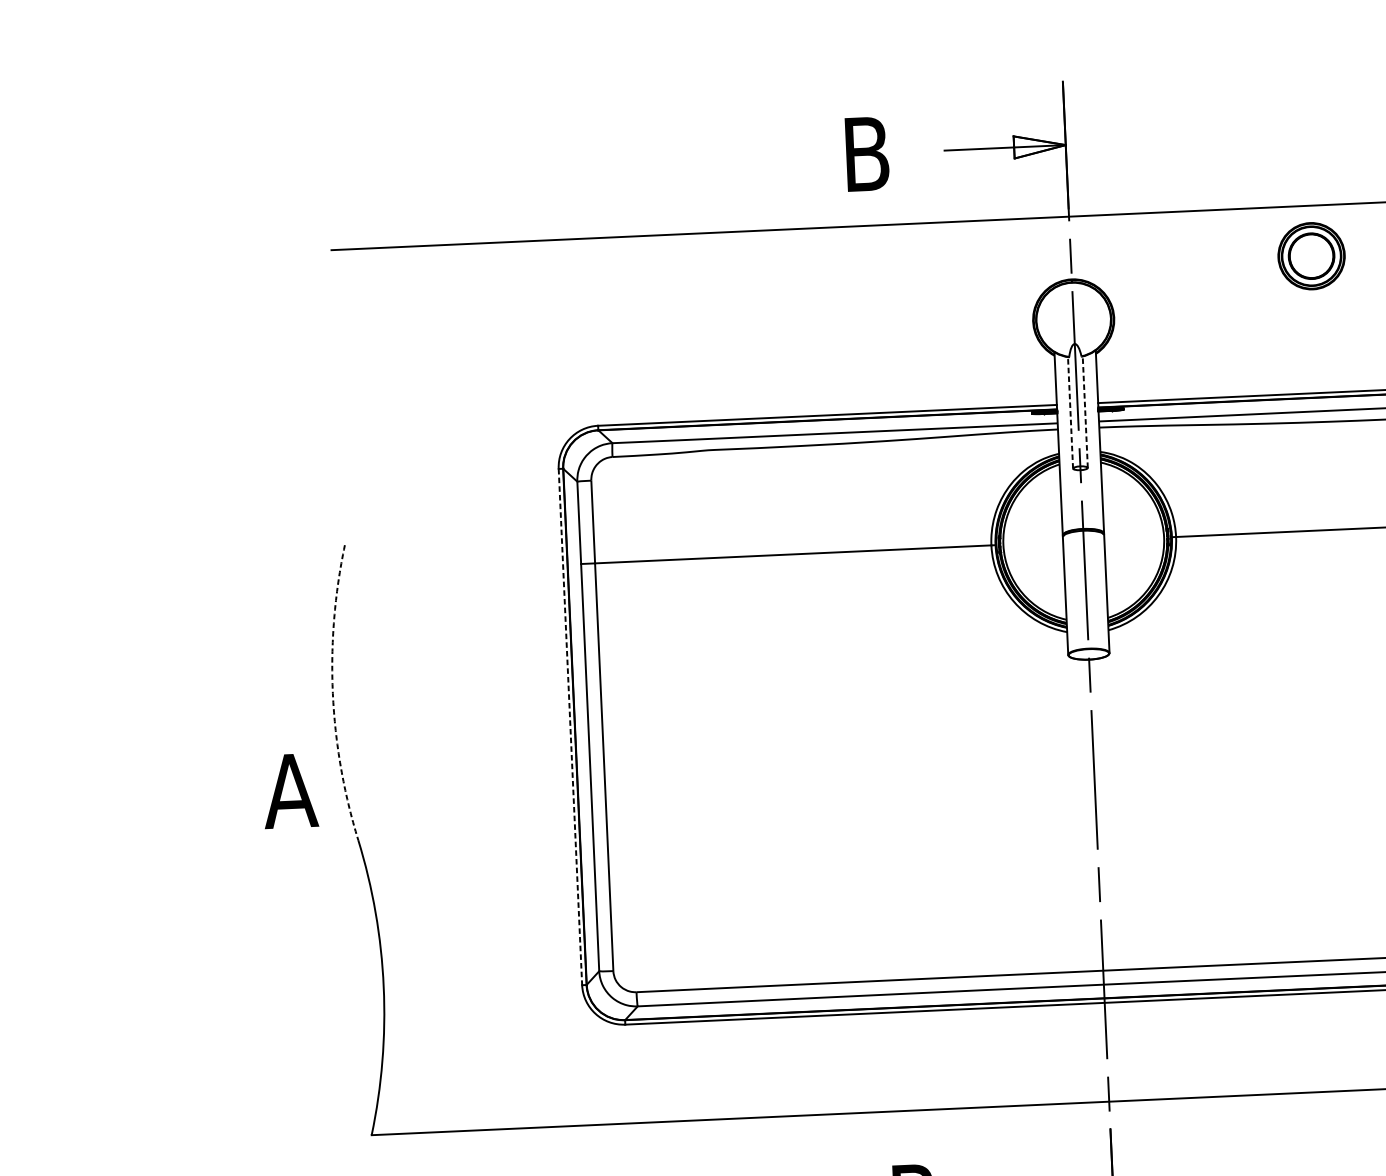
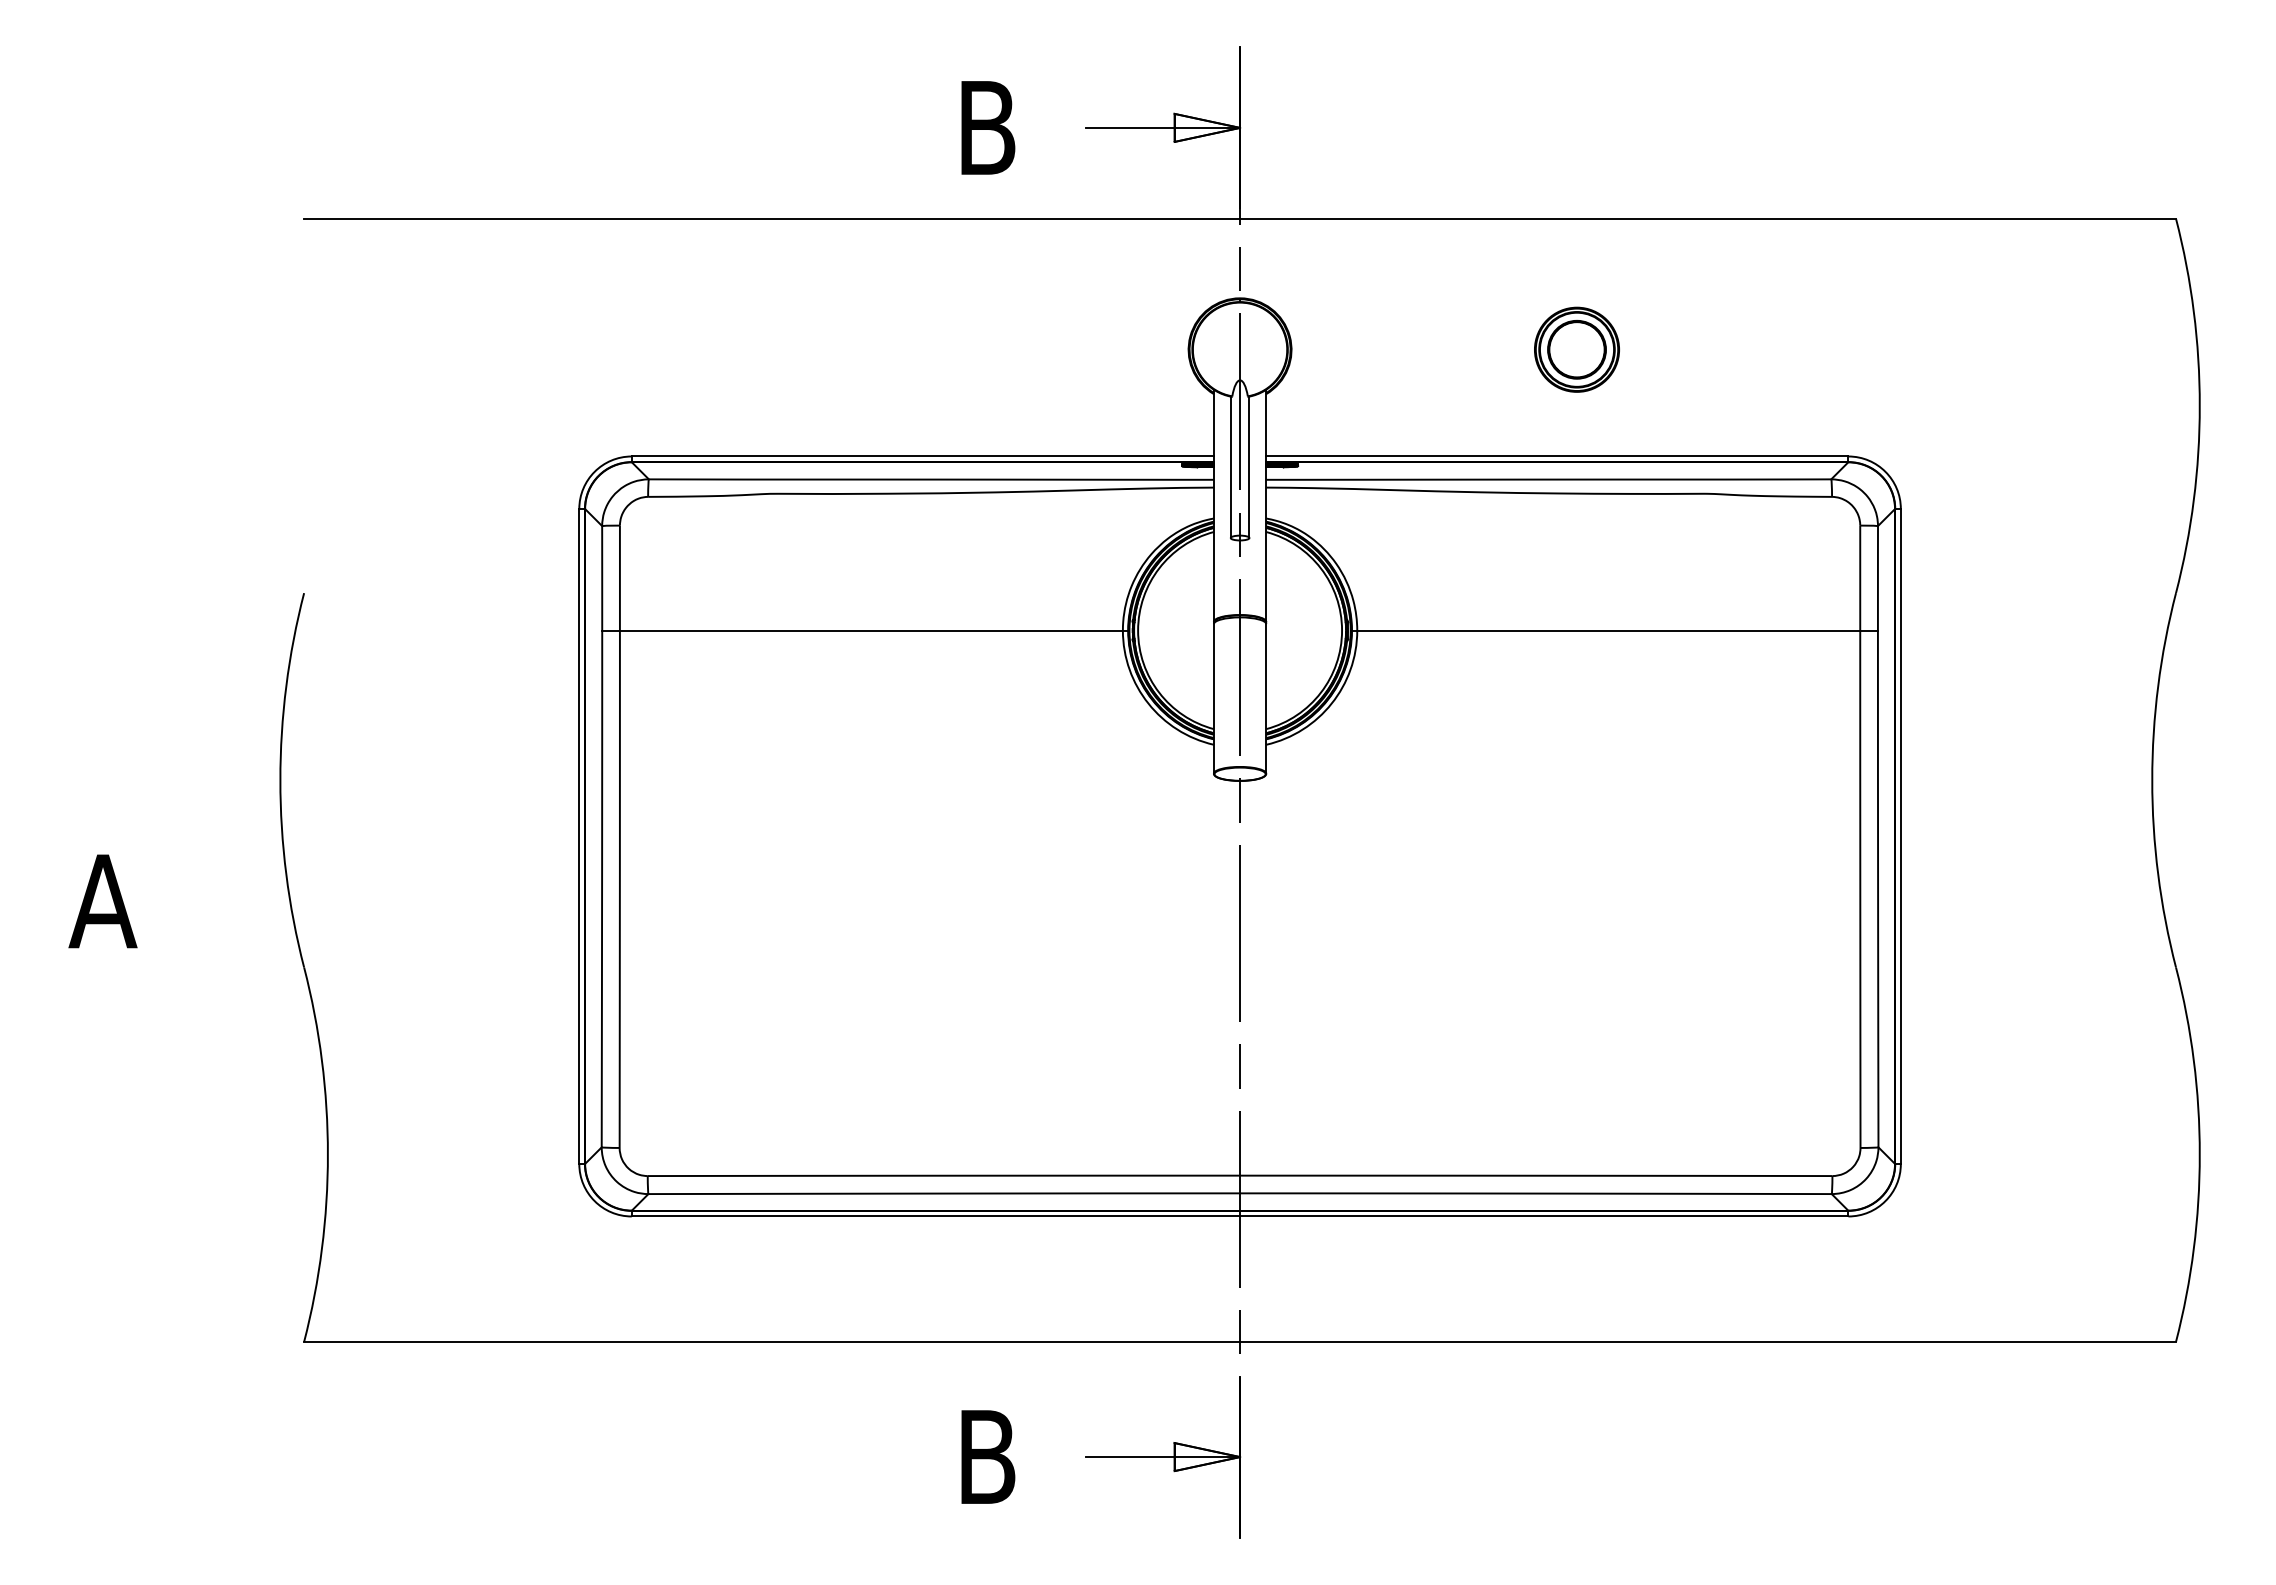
part: (1311, 256) -> (1576, 349), moved
line: (1085, 412) -> (1249, 467), dashed -> solid
line: (1070, 413) -> (1230, 467), dashed -> solid
arc: (332, 693) -> (280, 780), dashed -> solid
line: (570, 727) -> (579, 836), dashed -> solid
text: (290, 791) -> (102, 901), moved

